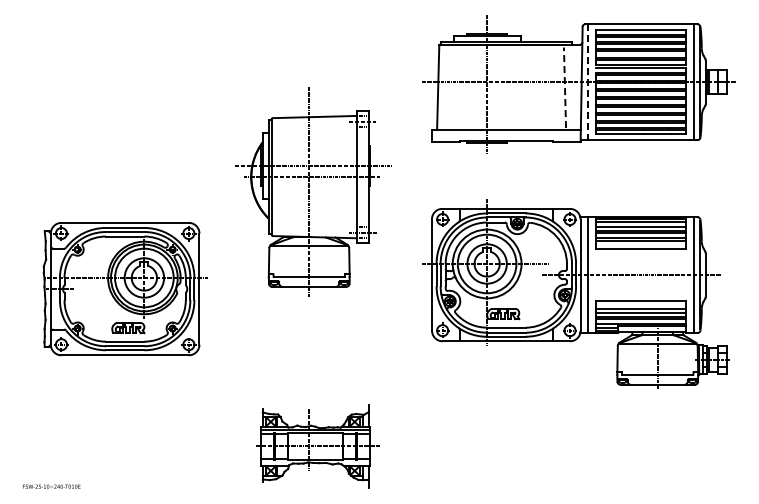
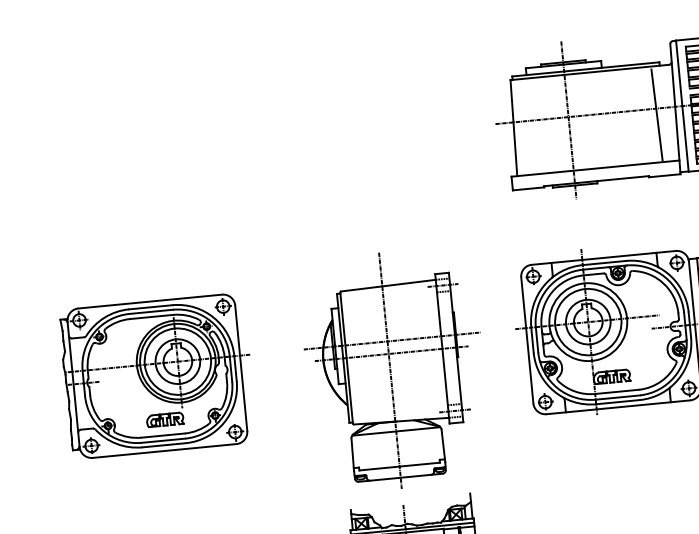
line: (588, 82) -> (682, 106), dashed -> solid
line: (564, 87) -> (656, 114), dashed -> solid
part: (313, 191) -> (395, 369), moved
part: (124, 289) -> (156, 376), moved

